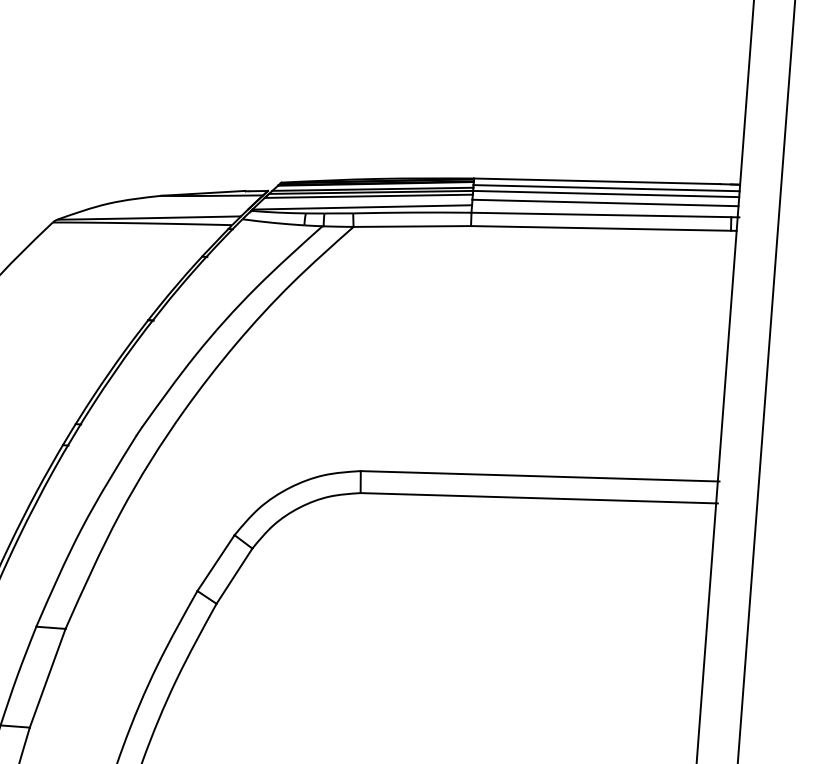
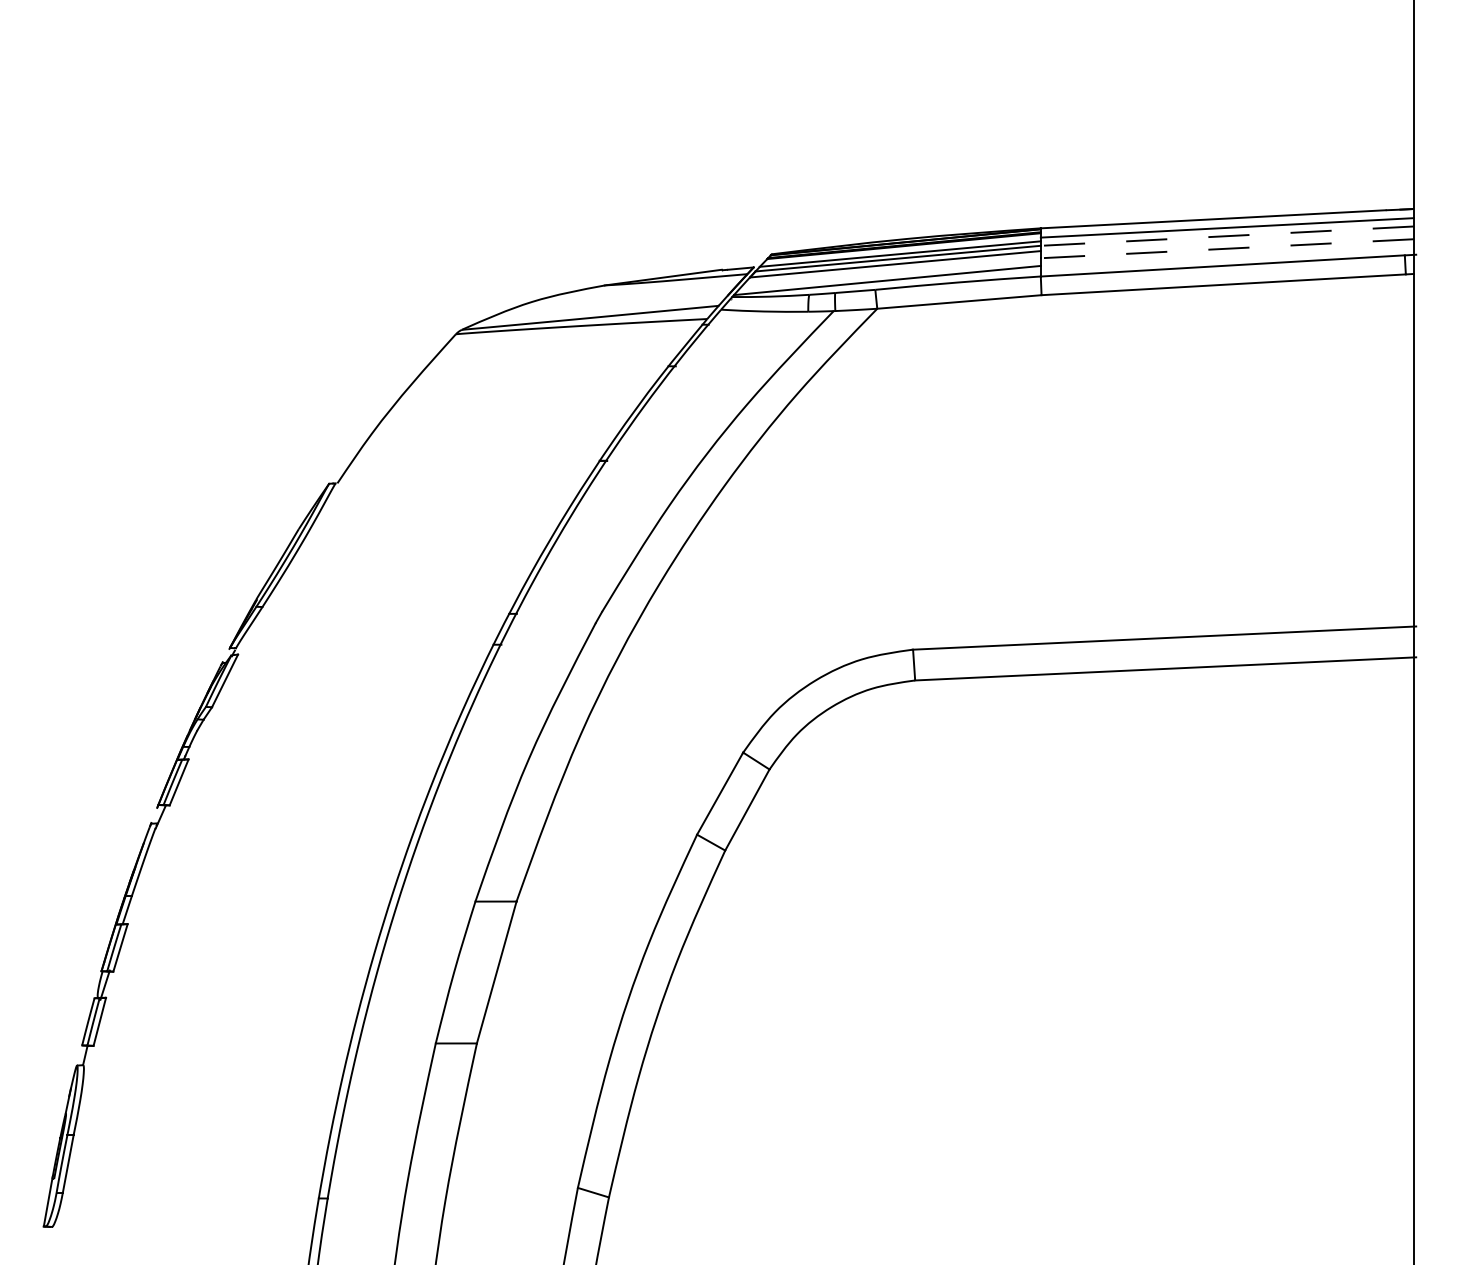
line: (606, 194) -> (1227, 236), solid -> dashed
line: (605, 202) -> (1227, 248), solid -> dashed

